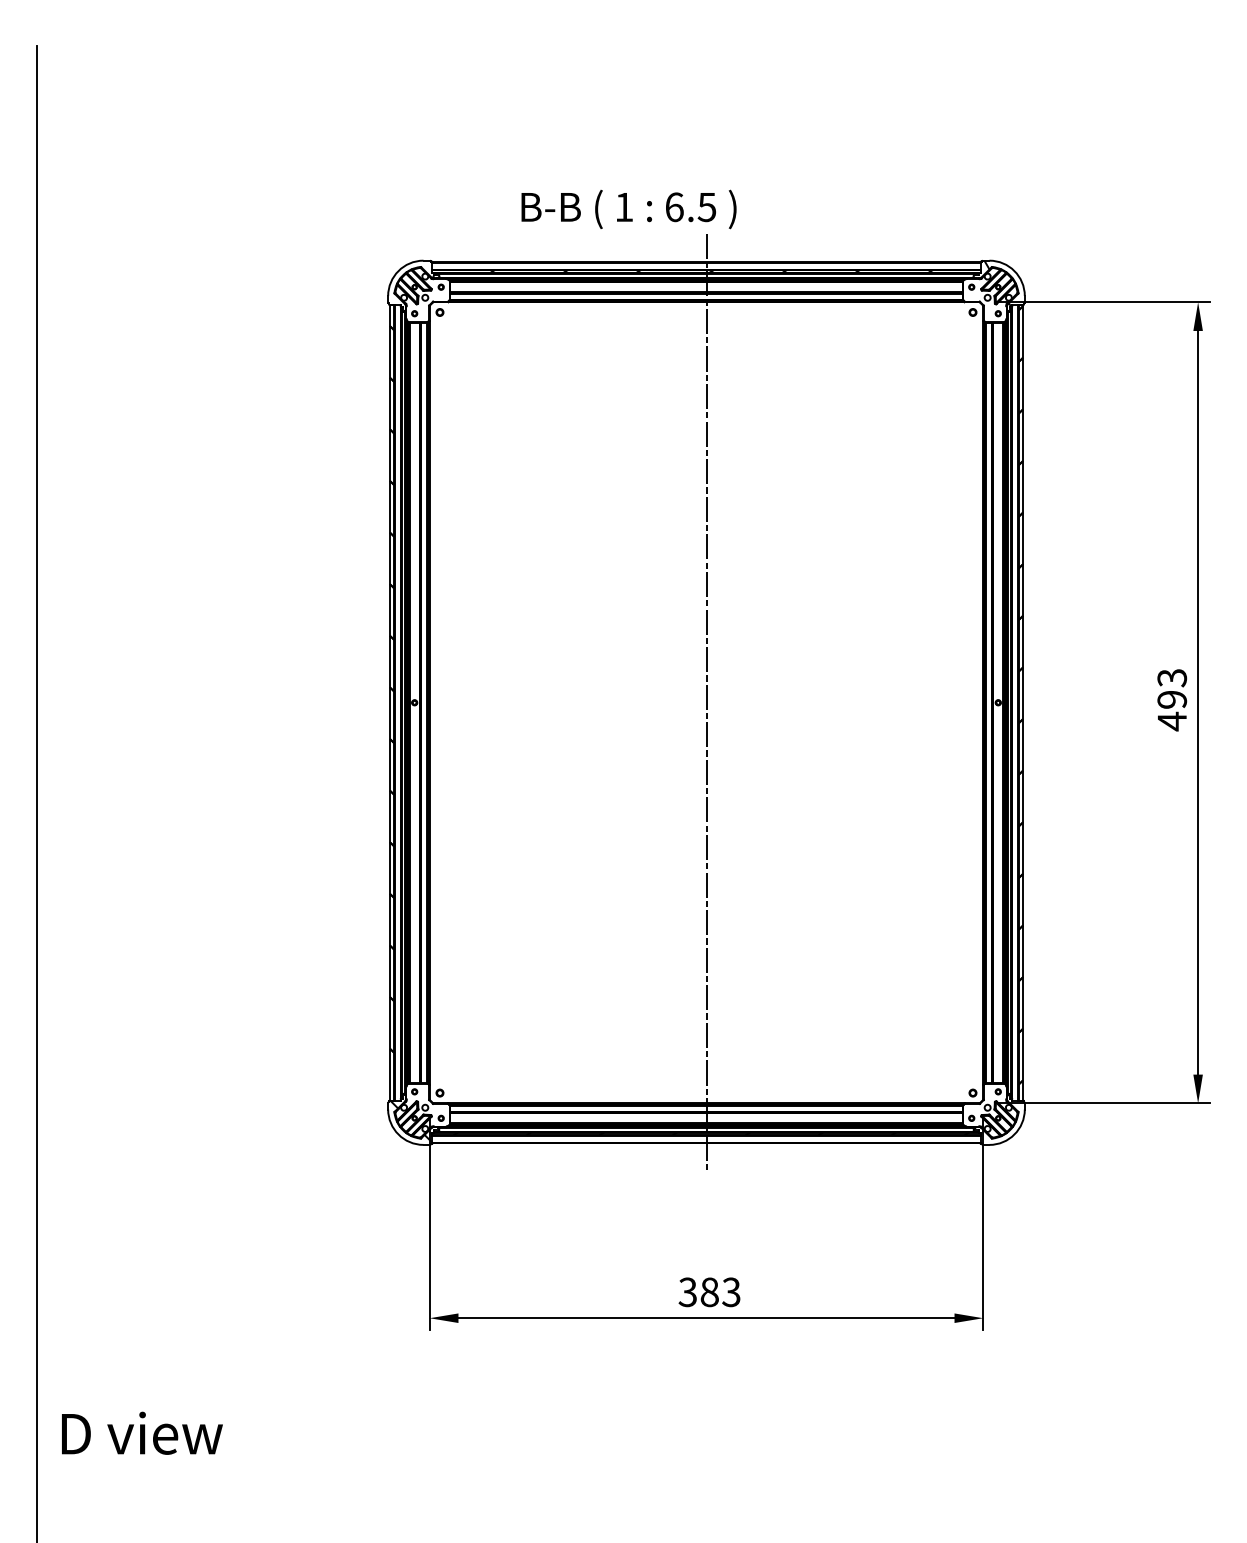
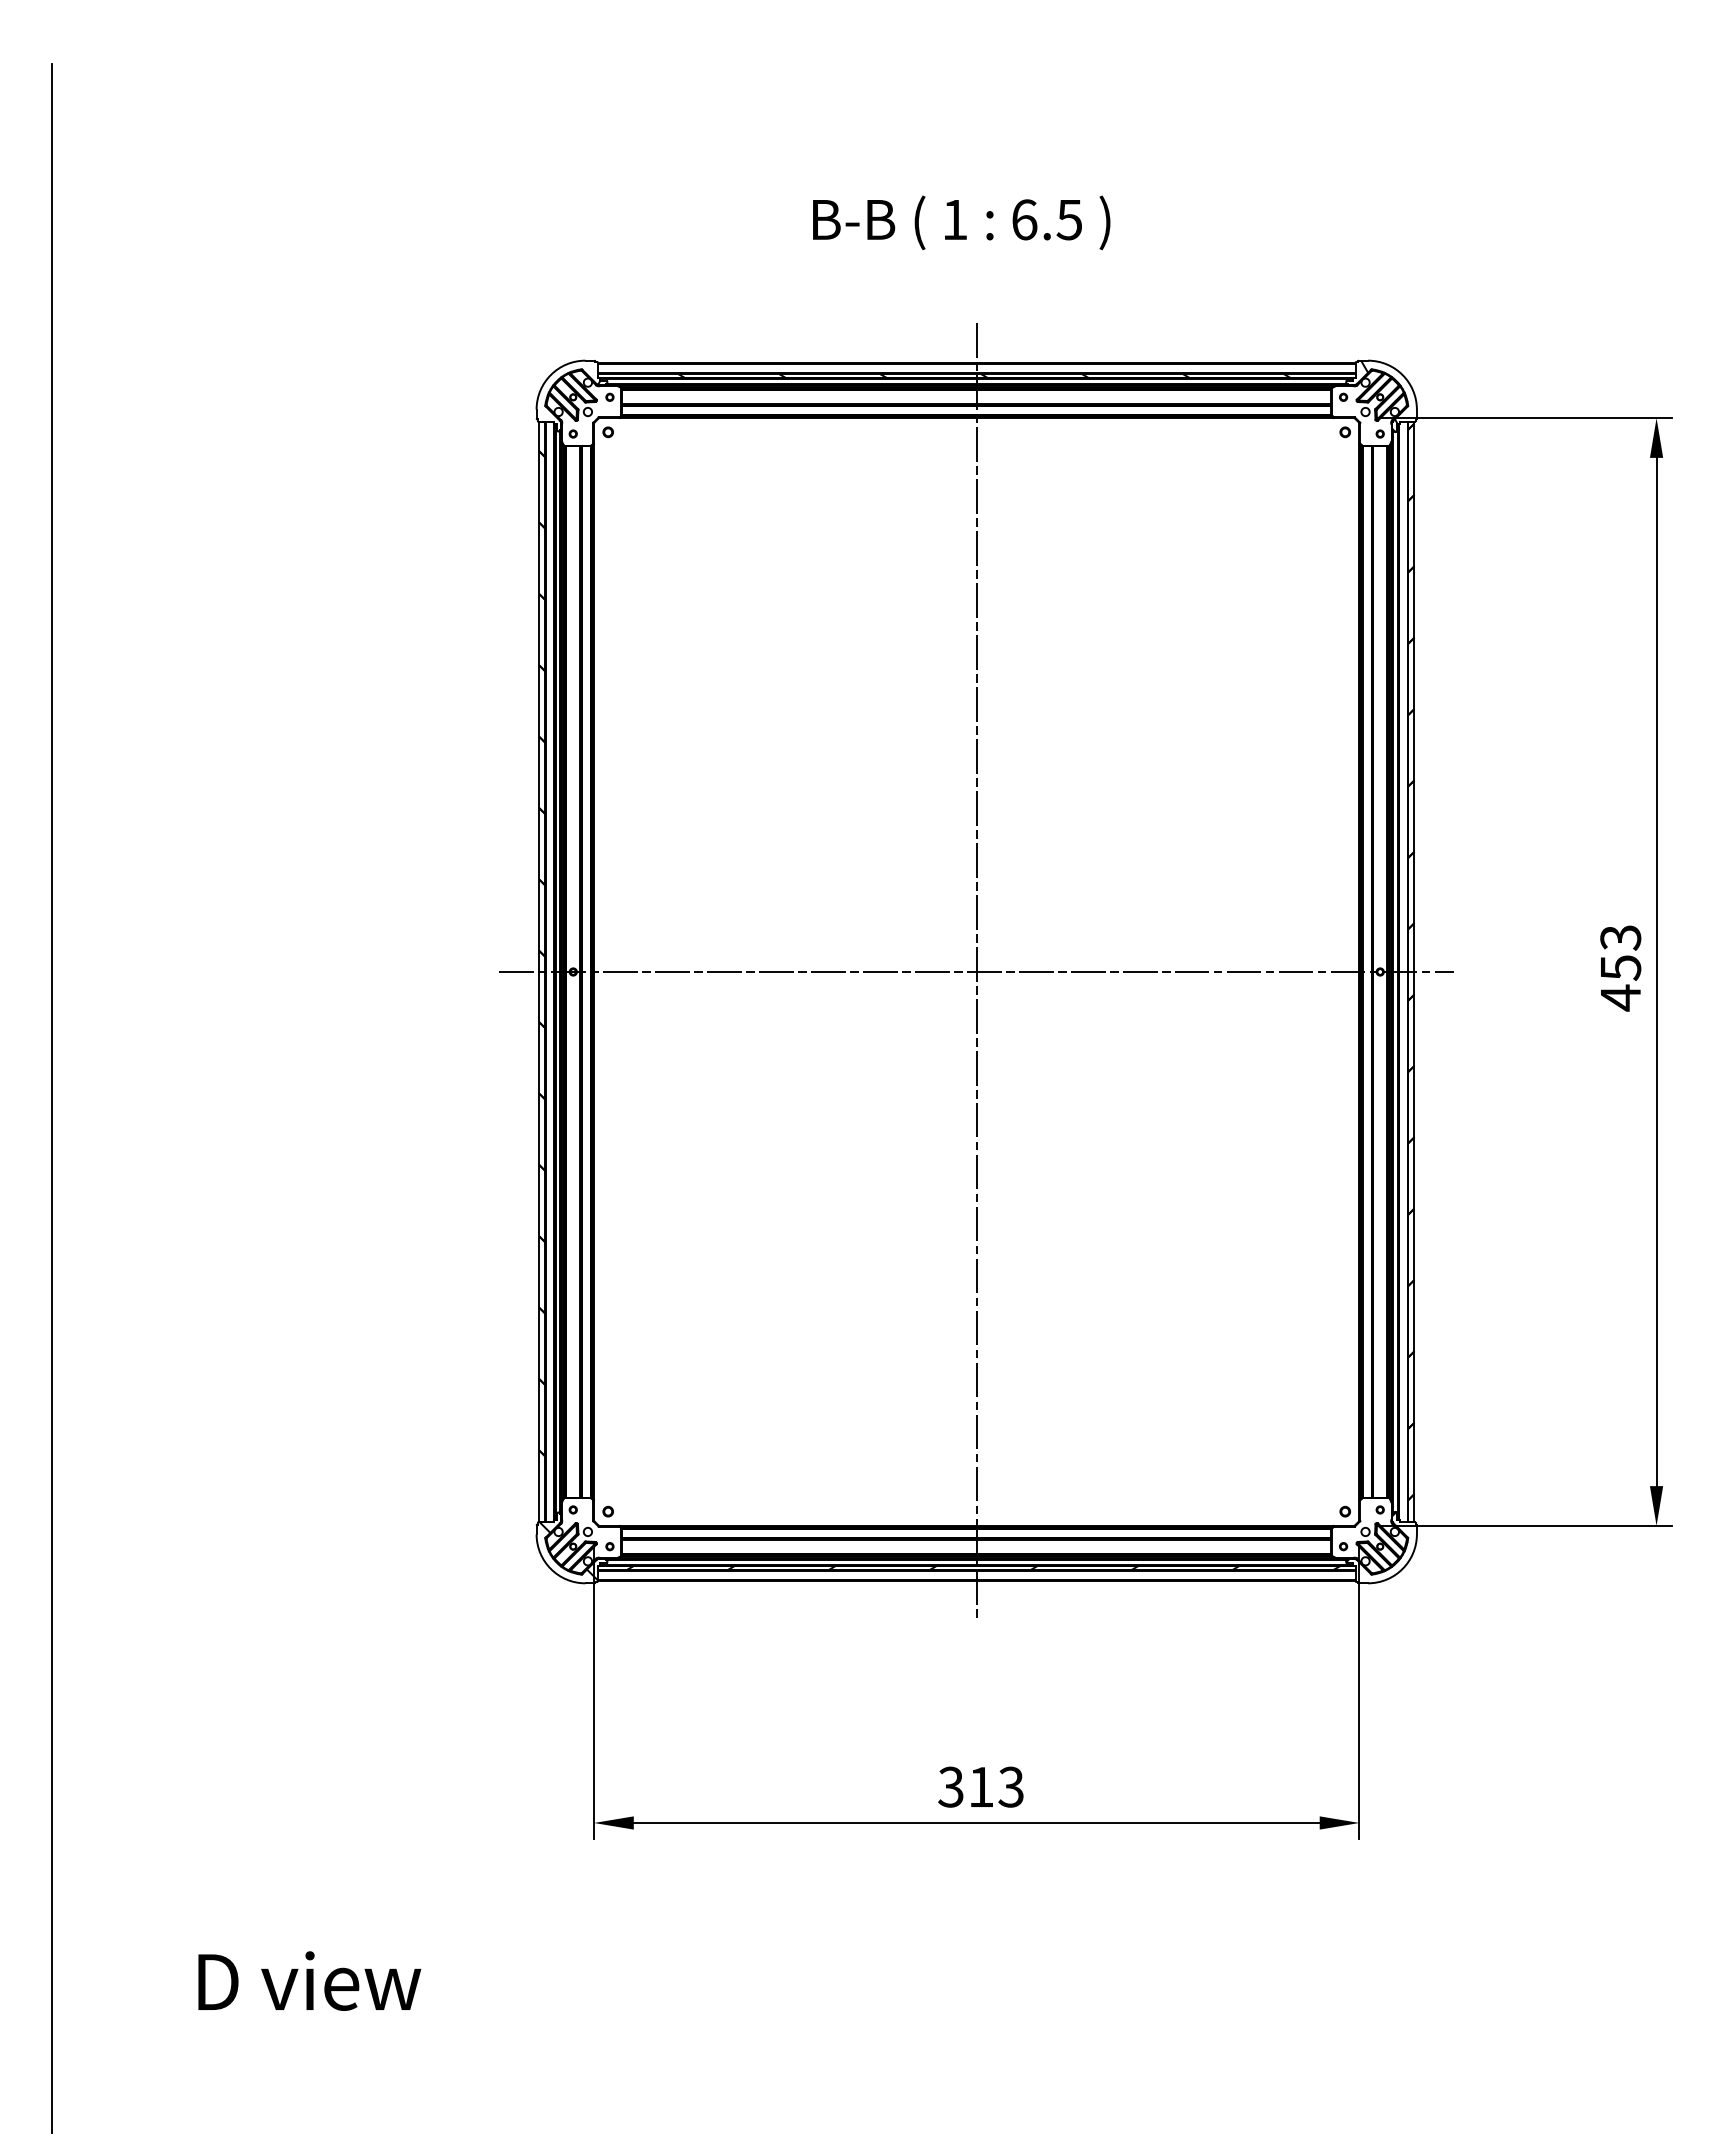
text: (628, 209) -> (961, 222), moved
text: (1172, 699) -> (1620, 967), 493 -> 453
line: (706, 703) -> (976, 972), added
text: (709, 1291) -> (981, 1786), 383 -> 313
text: (142, 1432) -> (309, 1980), moved

